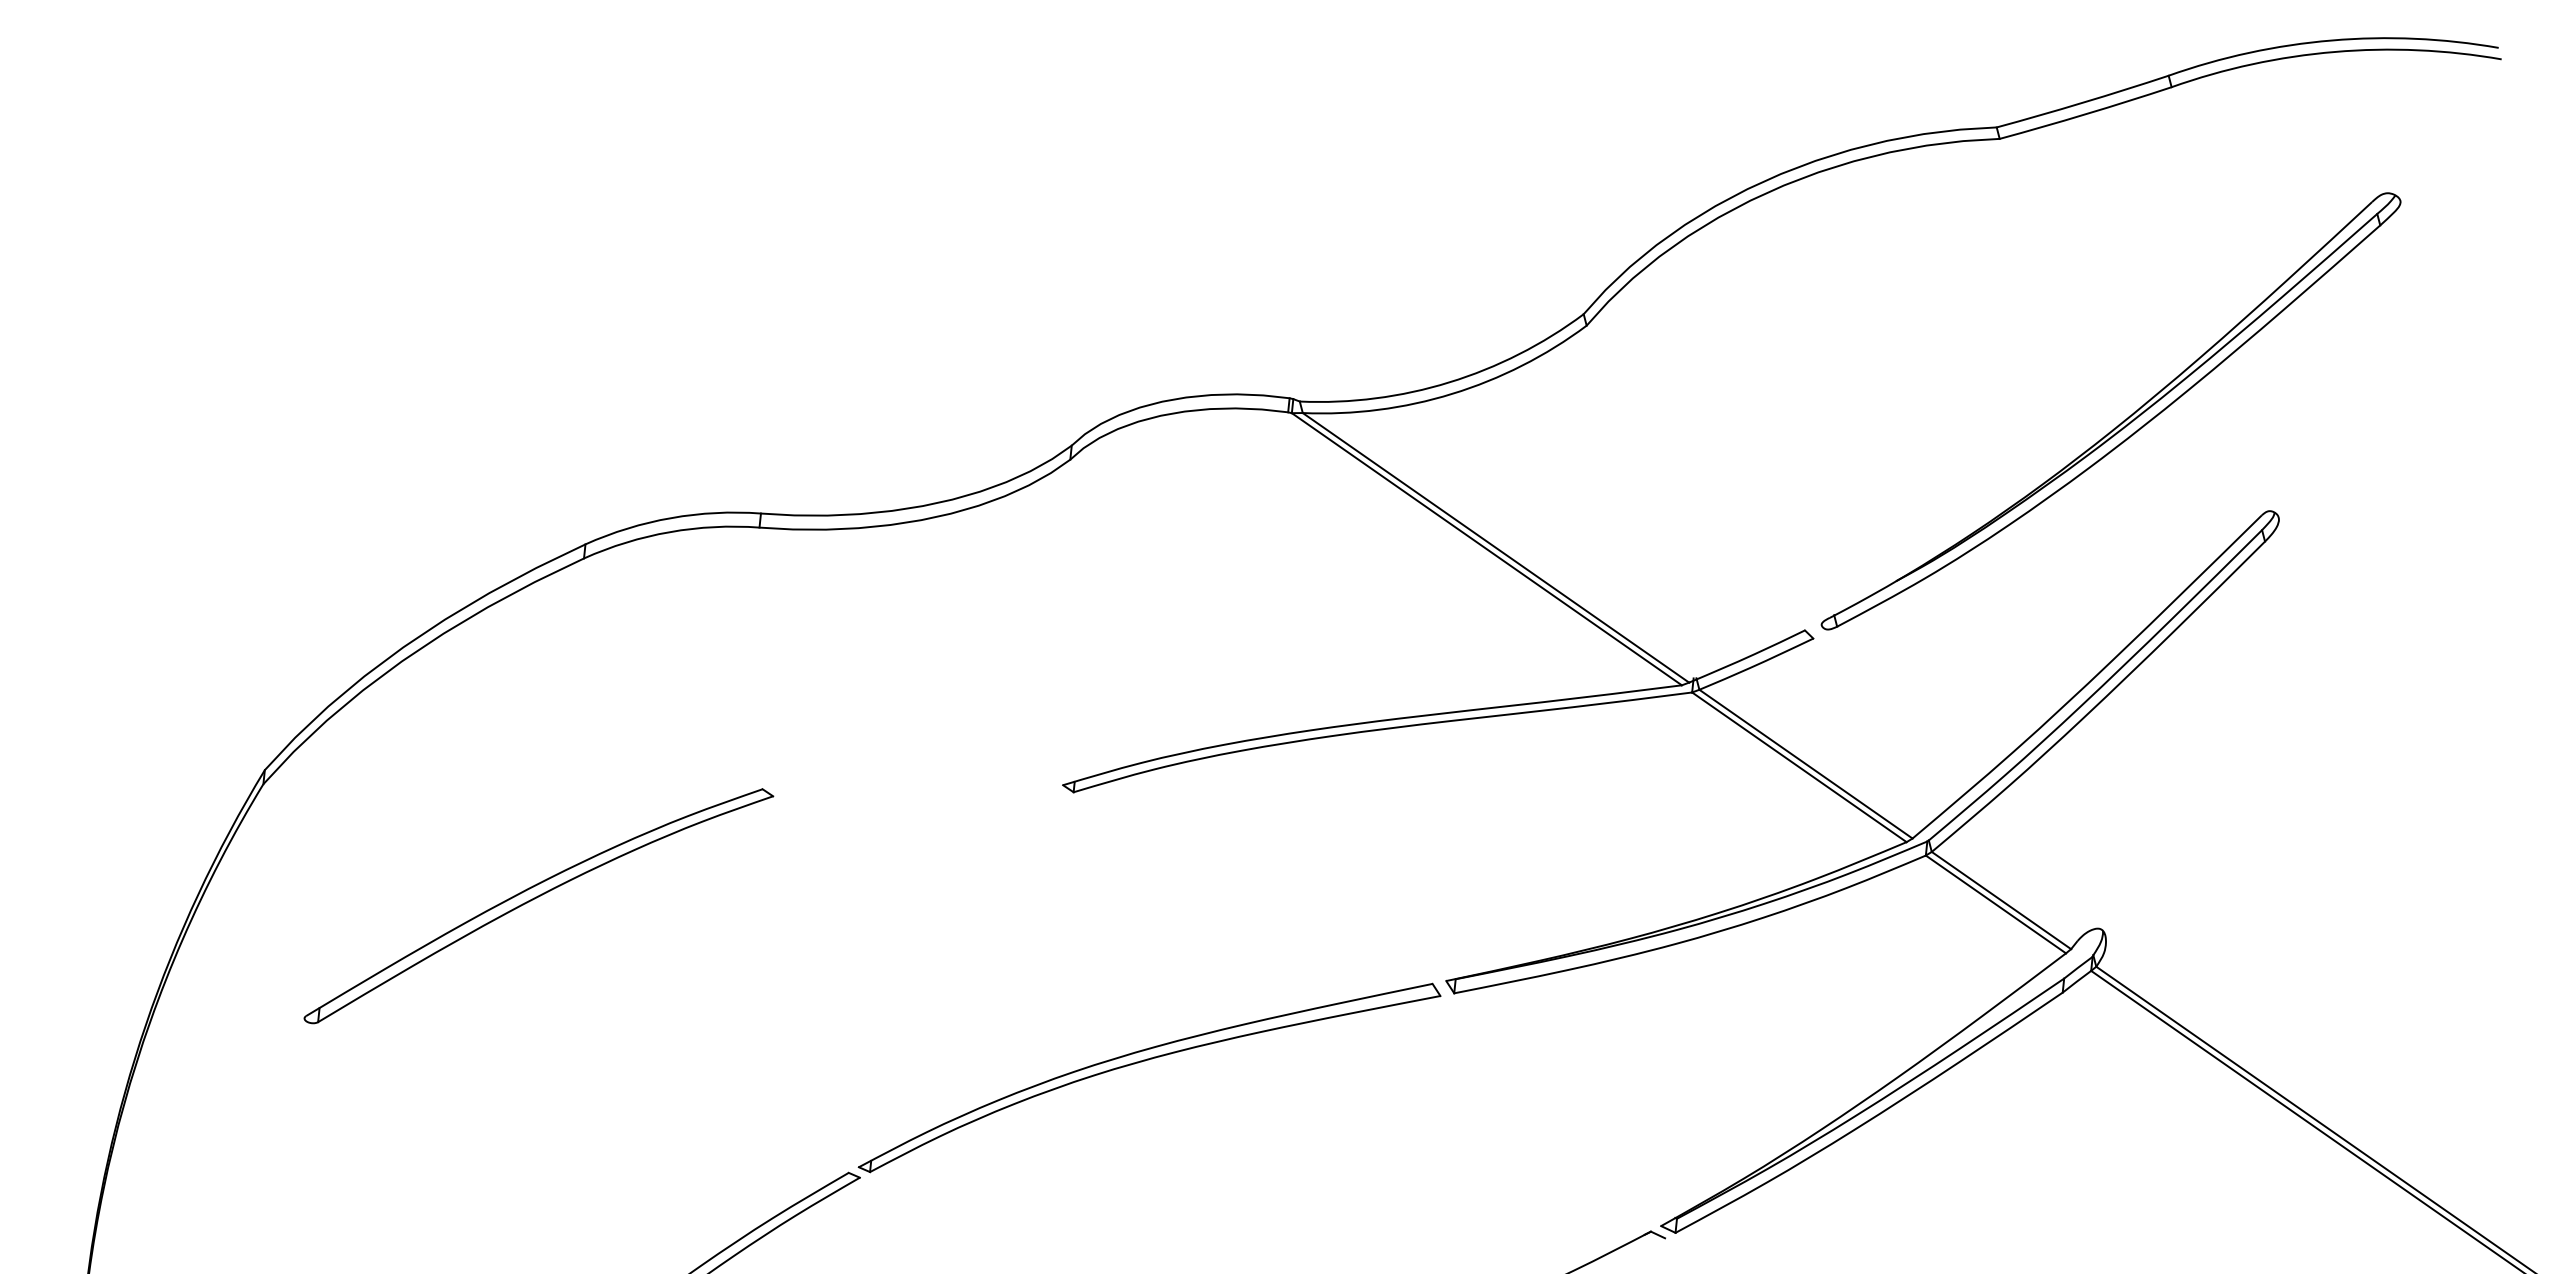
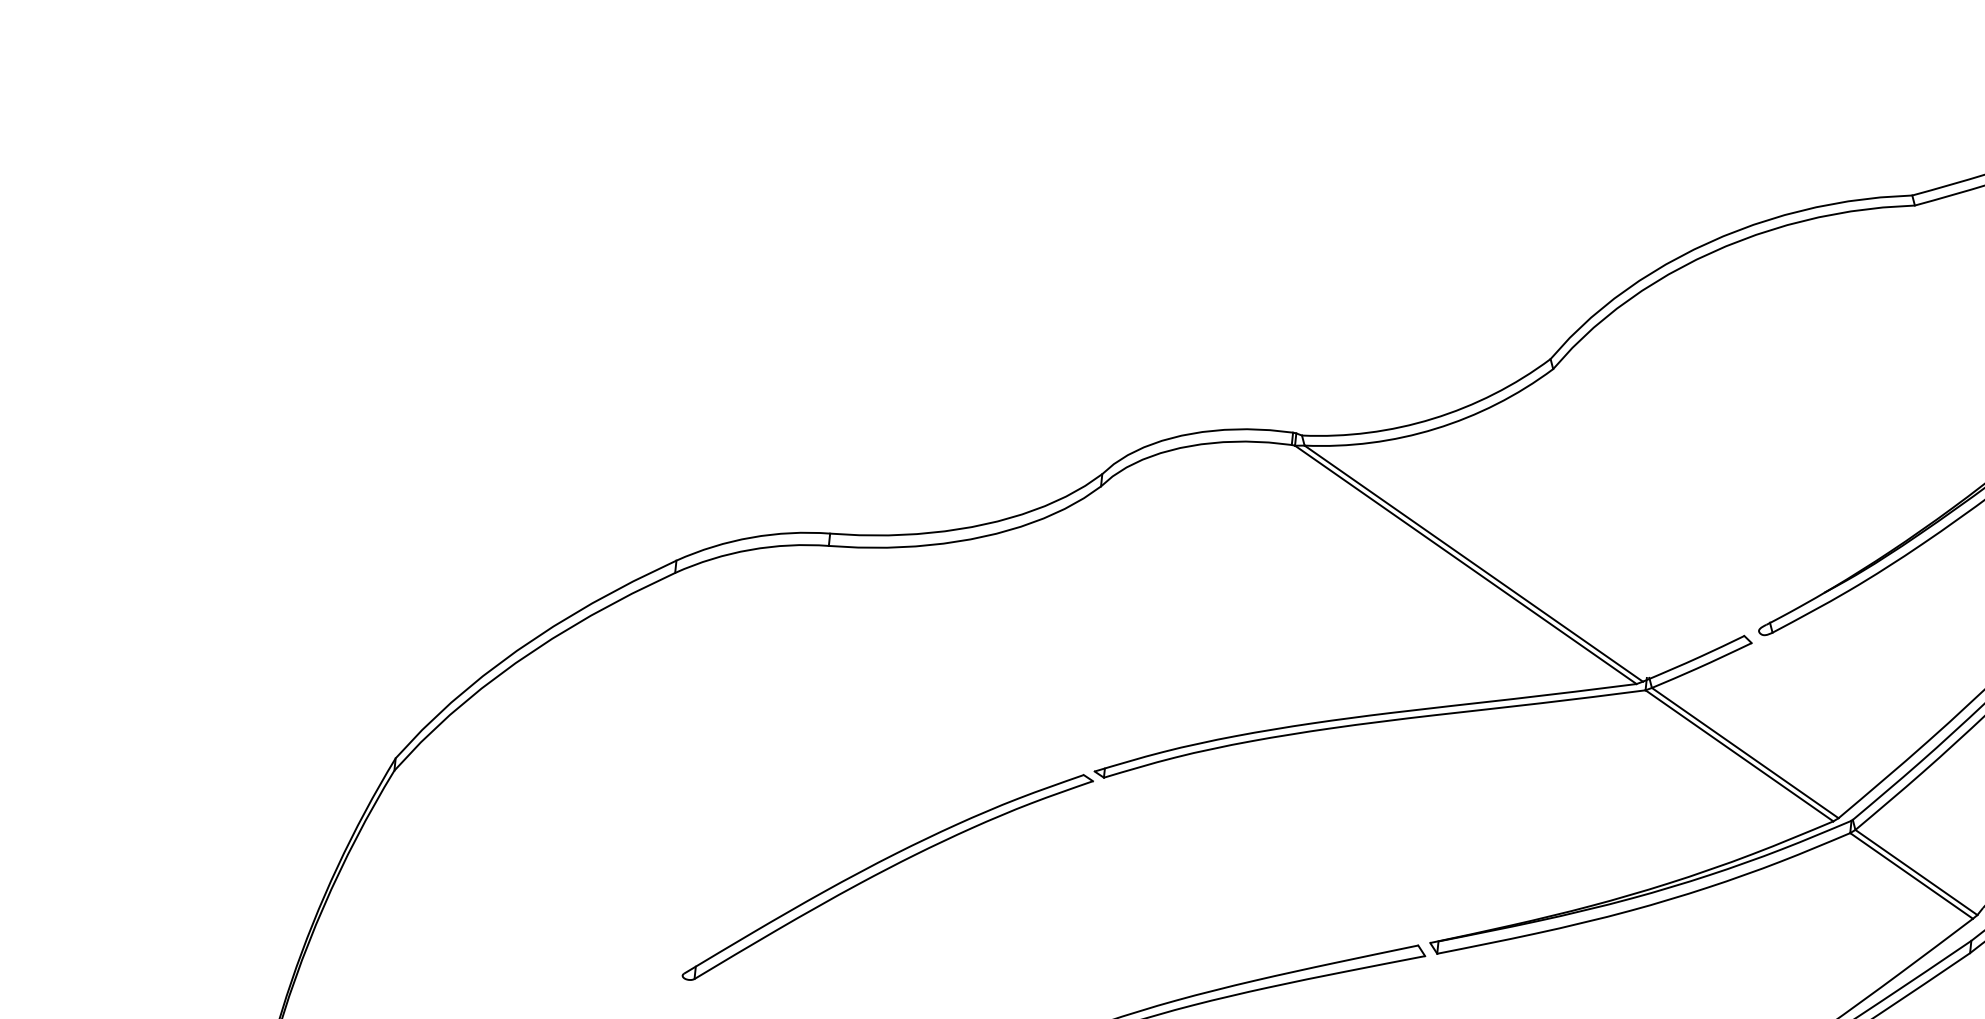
part: (533, 900) -> (883, 872), moved

